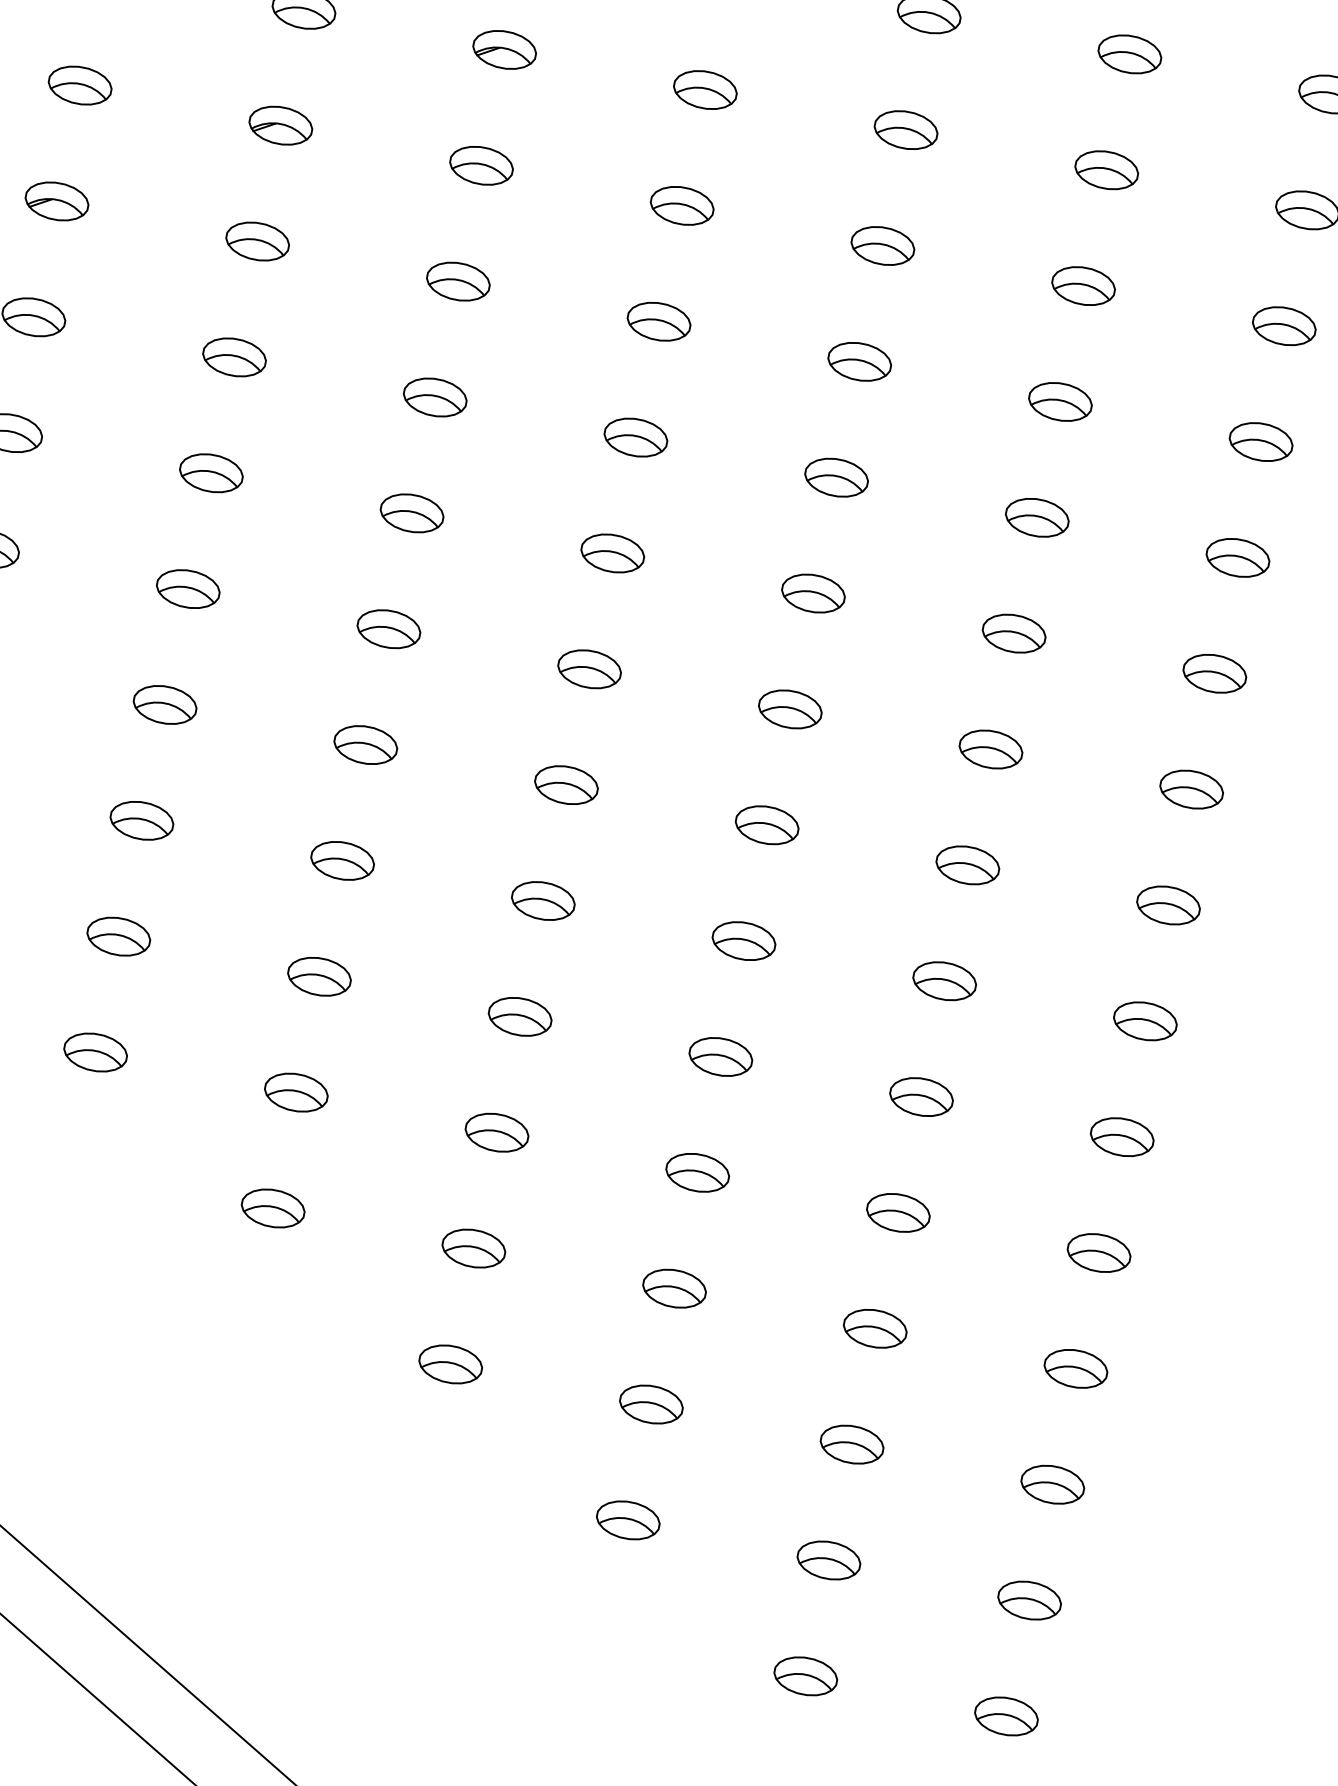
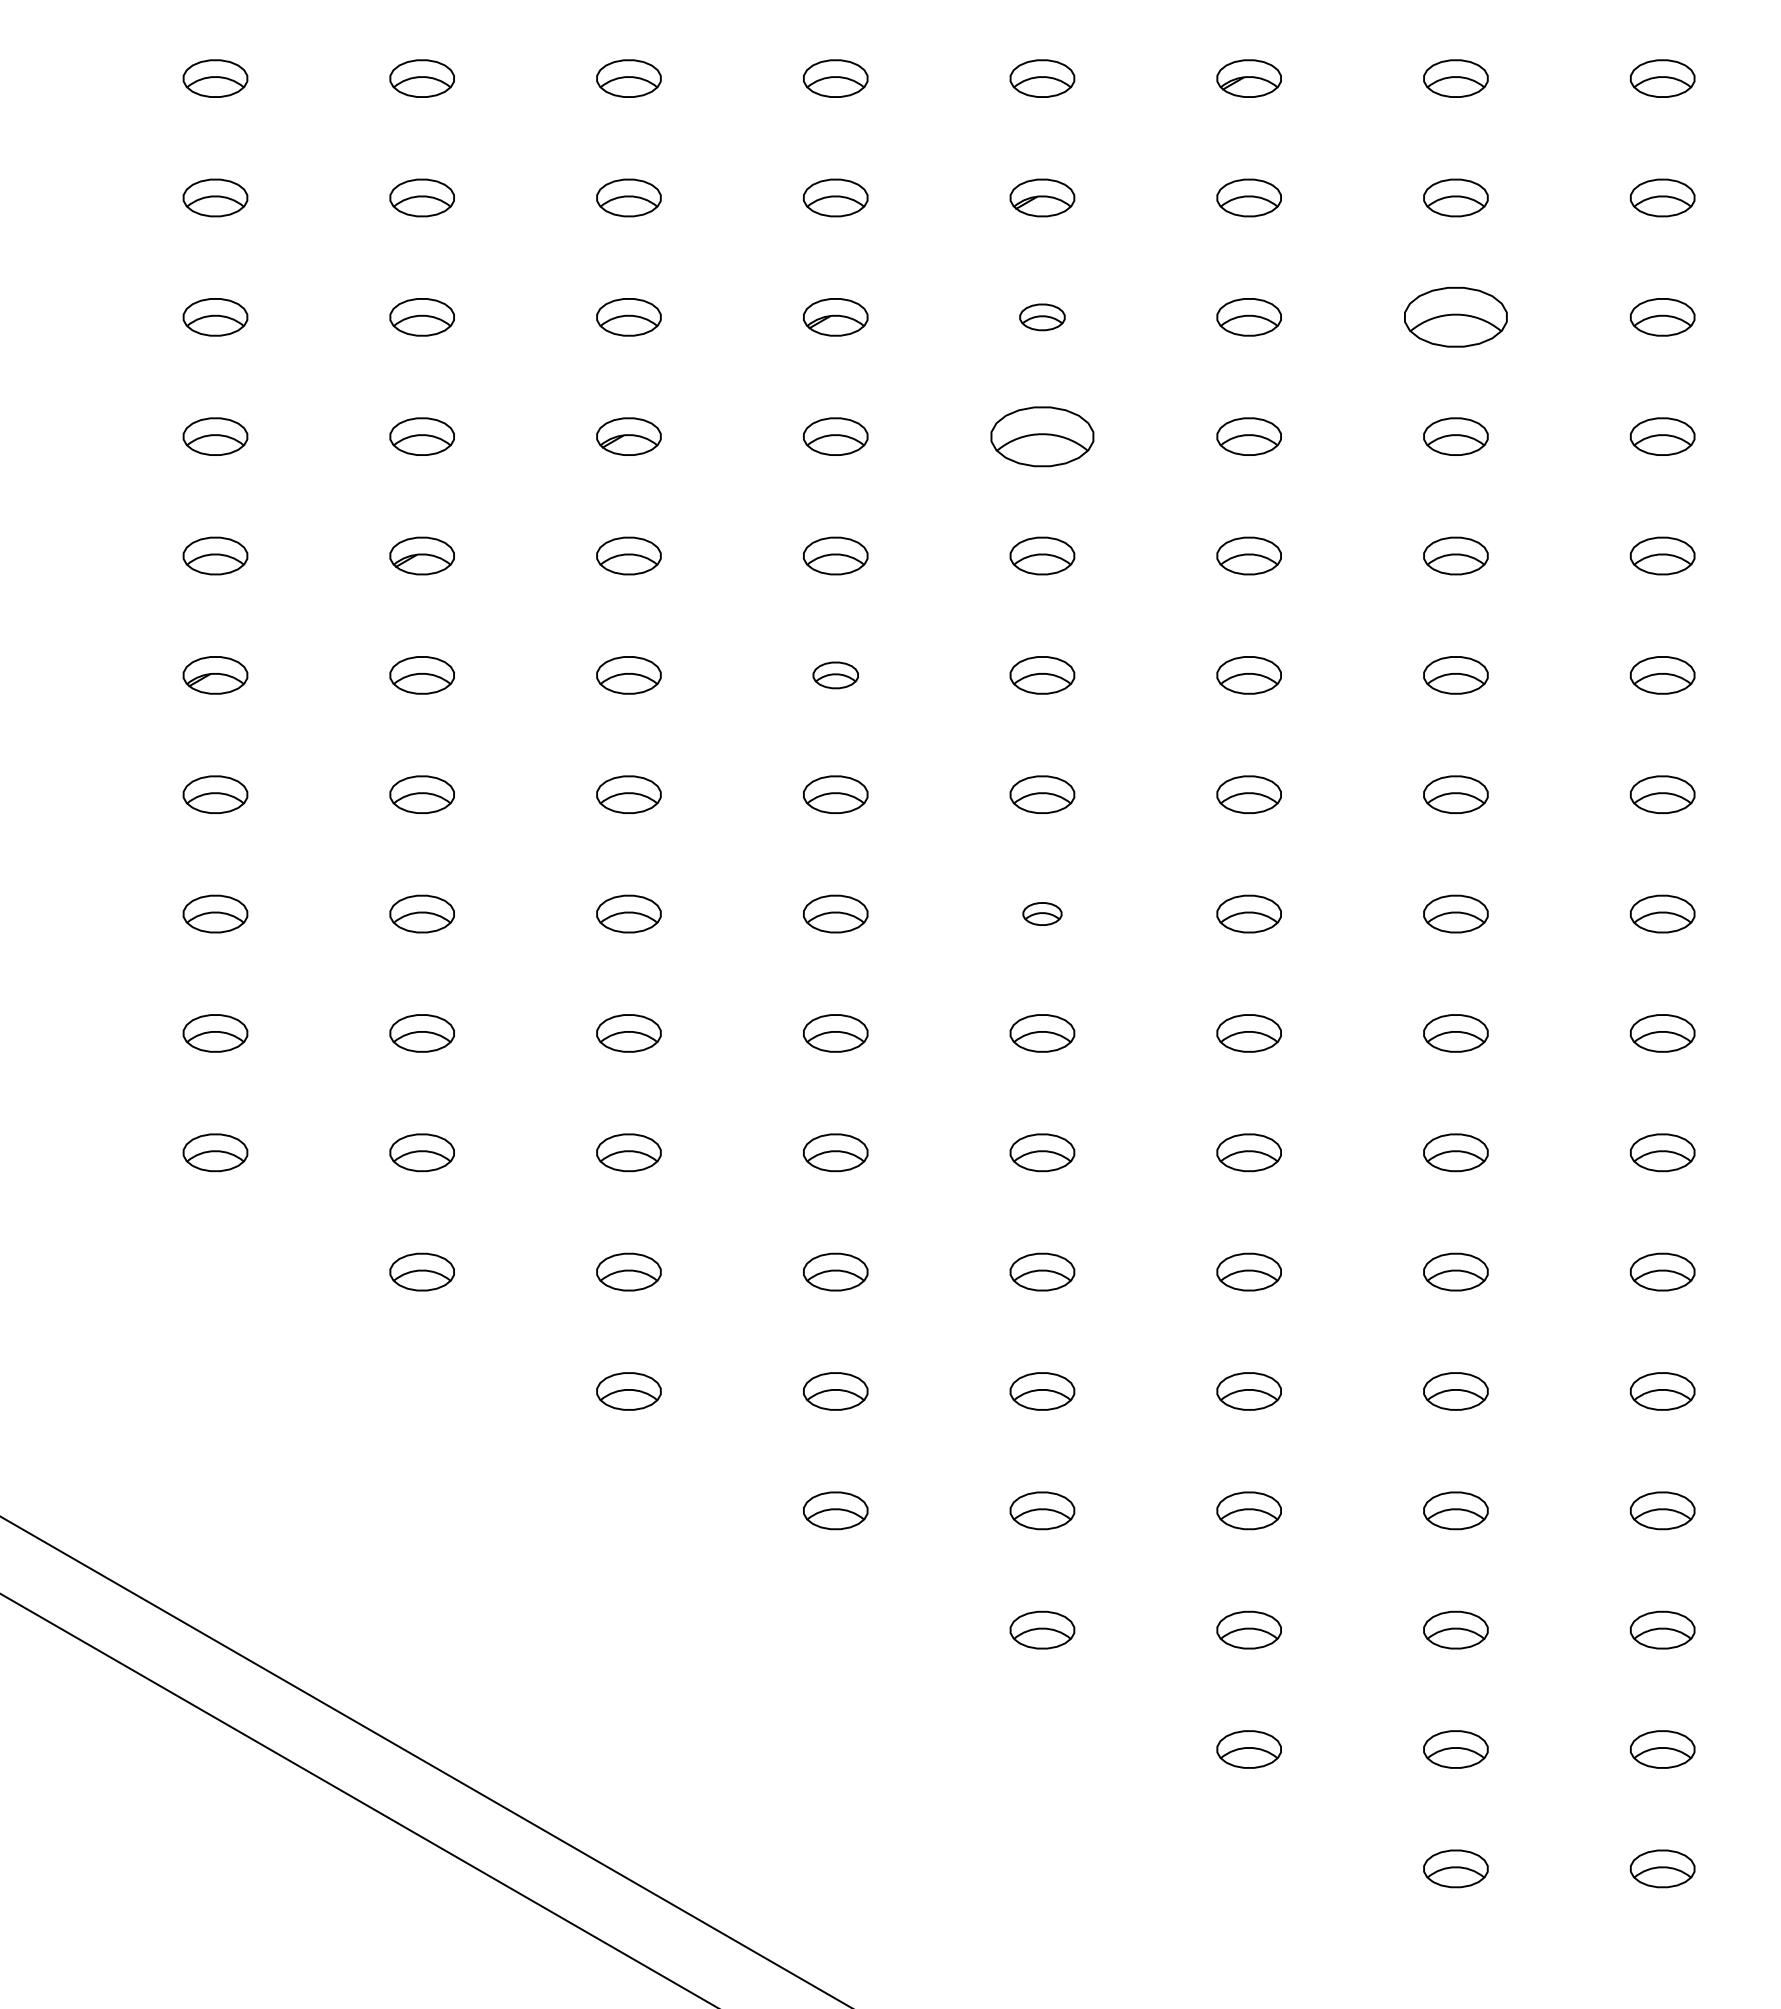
part: (705, 90) -> (1042, 317), size x0.7
part: (1106, 170) -> (1455, 317), size x1.6
part: (682, 205) -> (1042, 436), size x1.6
part: (435, 397) -> (835, 675), size x0.7
part: (589, 668) -> (1042, 913), size x0.6

